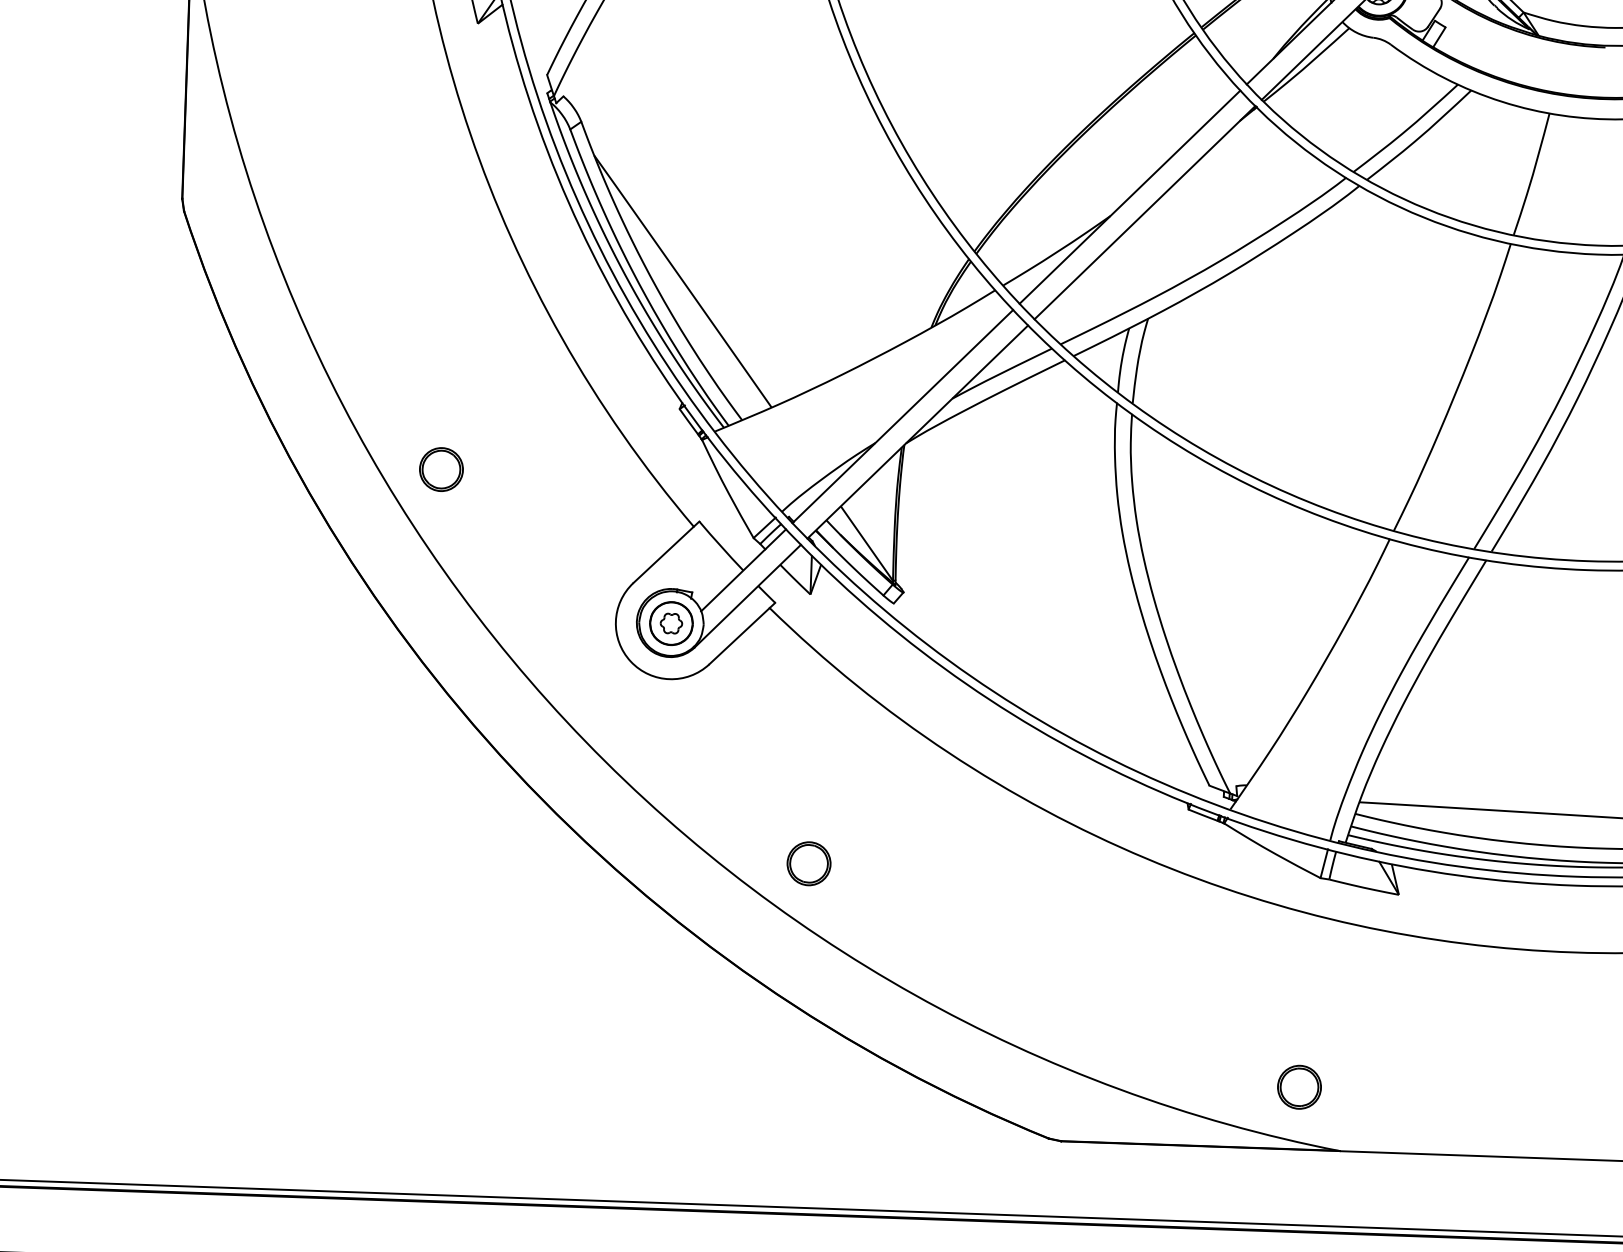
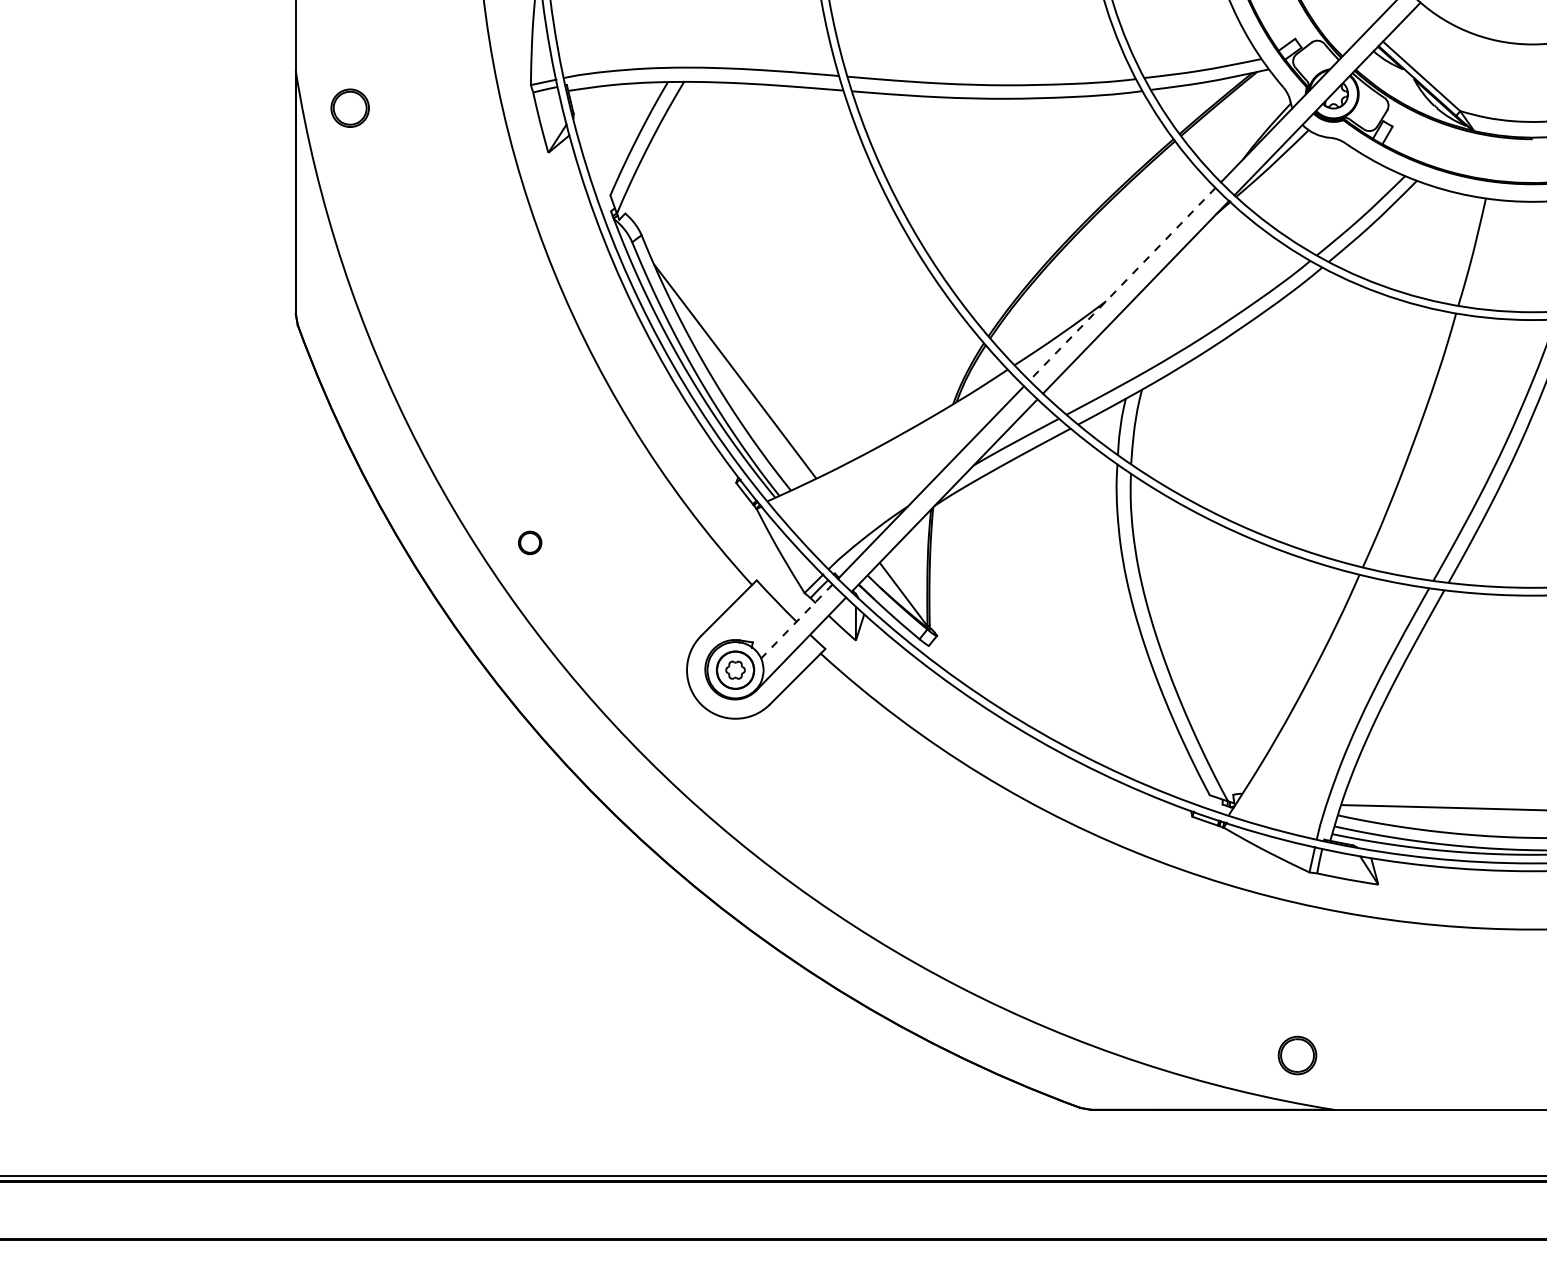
line: (1129, 197) -> (1122, 284), solid -> dashed
part: (440, 469) -> (529, 542), size x0.6
line: (743, 570) -> (796, 621), solid -> dashed
part: (808, 863) -> (862, 875), removed

